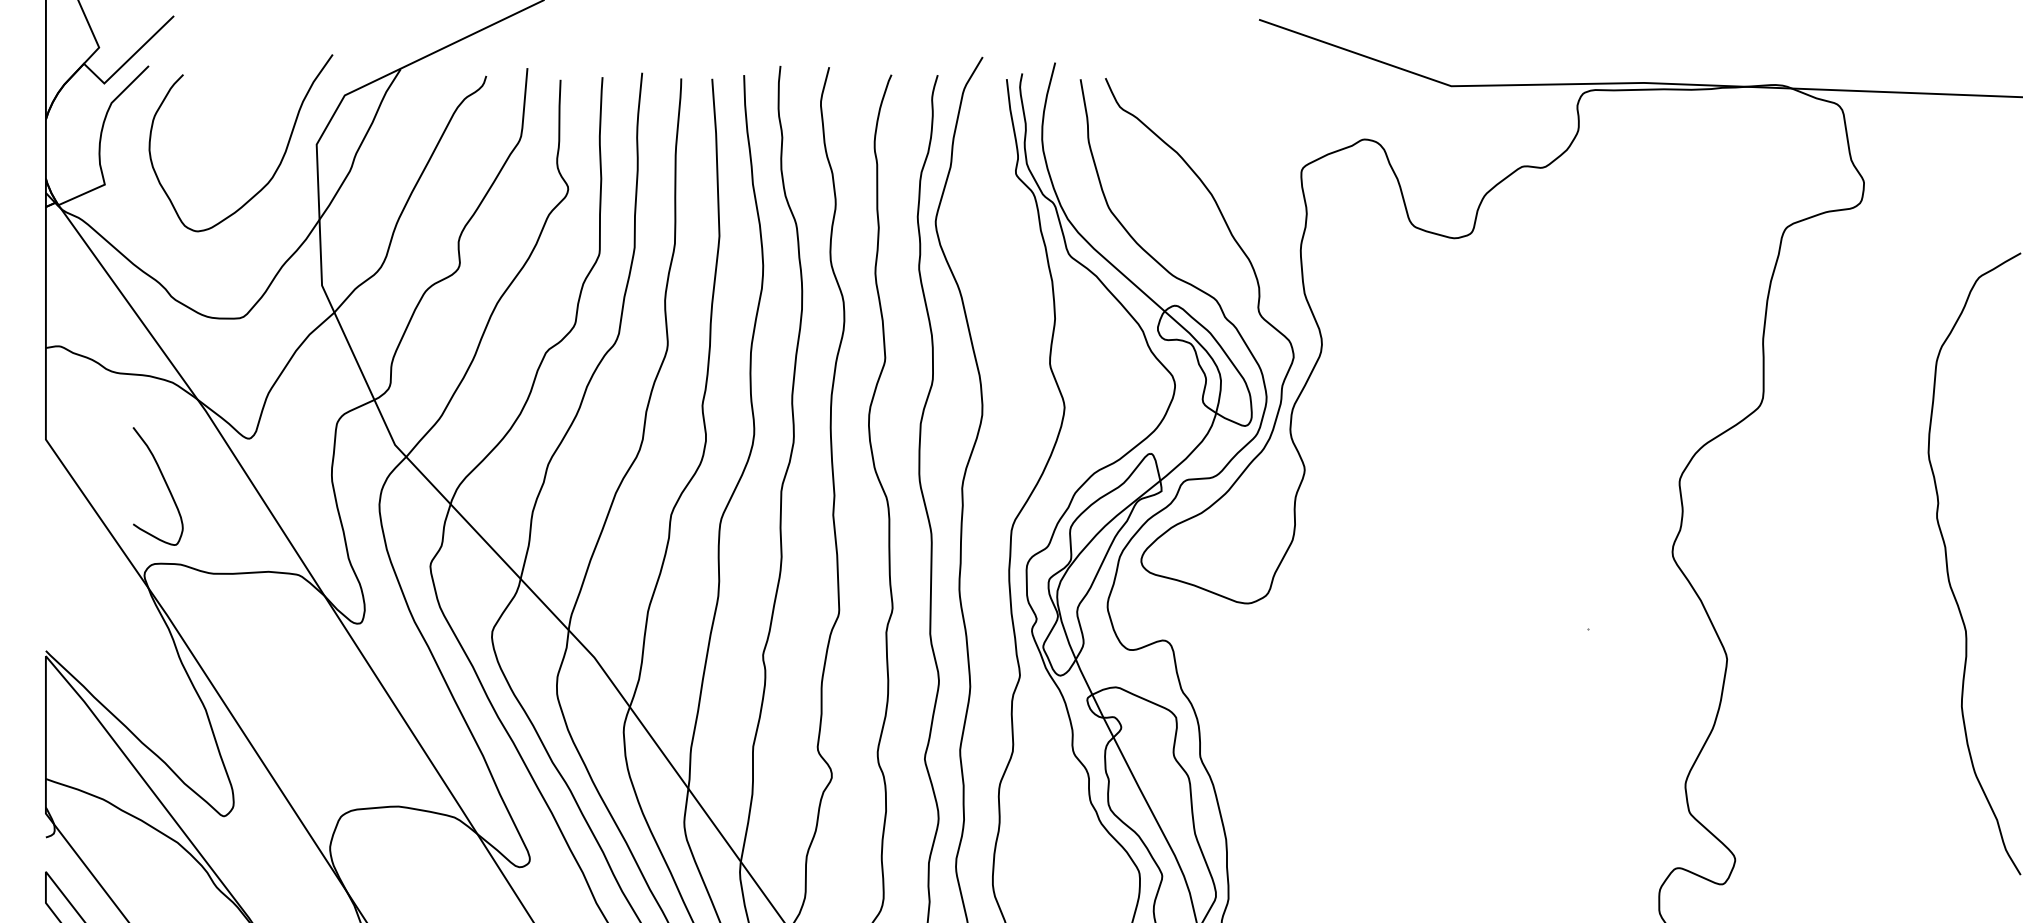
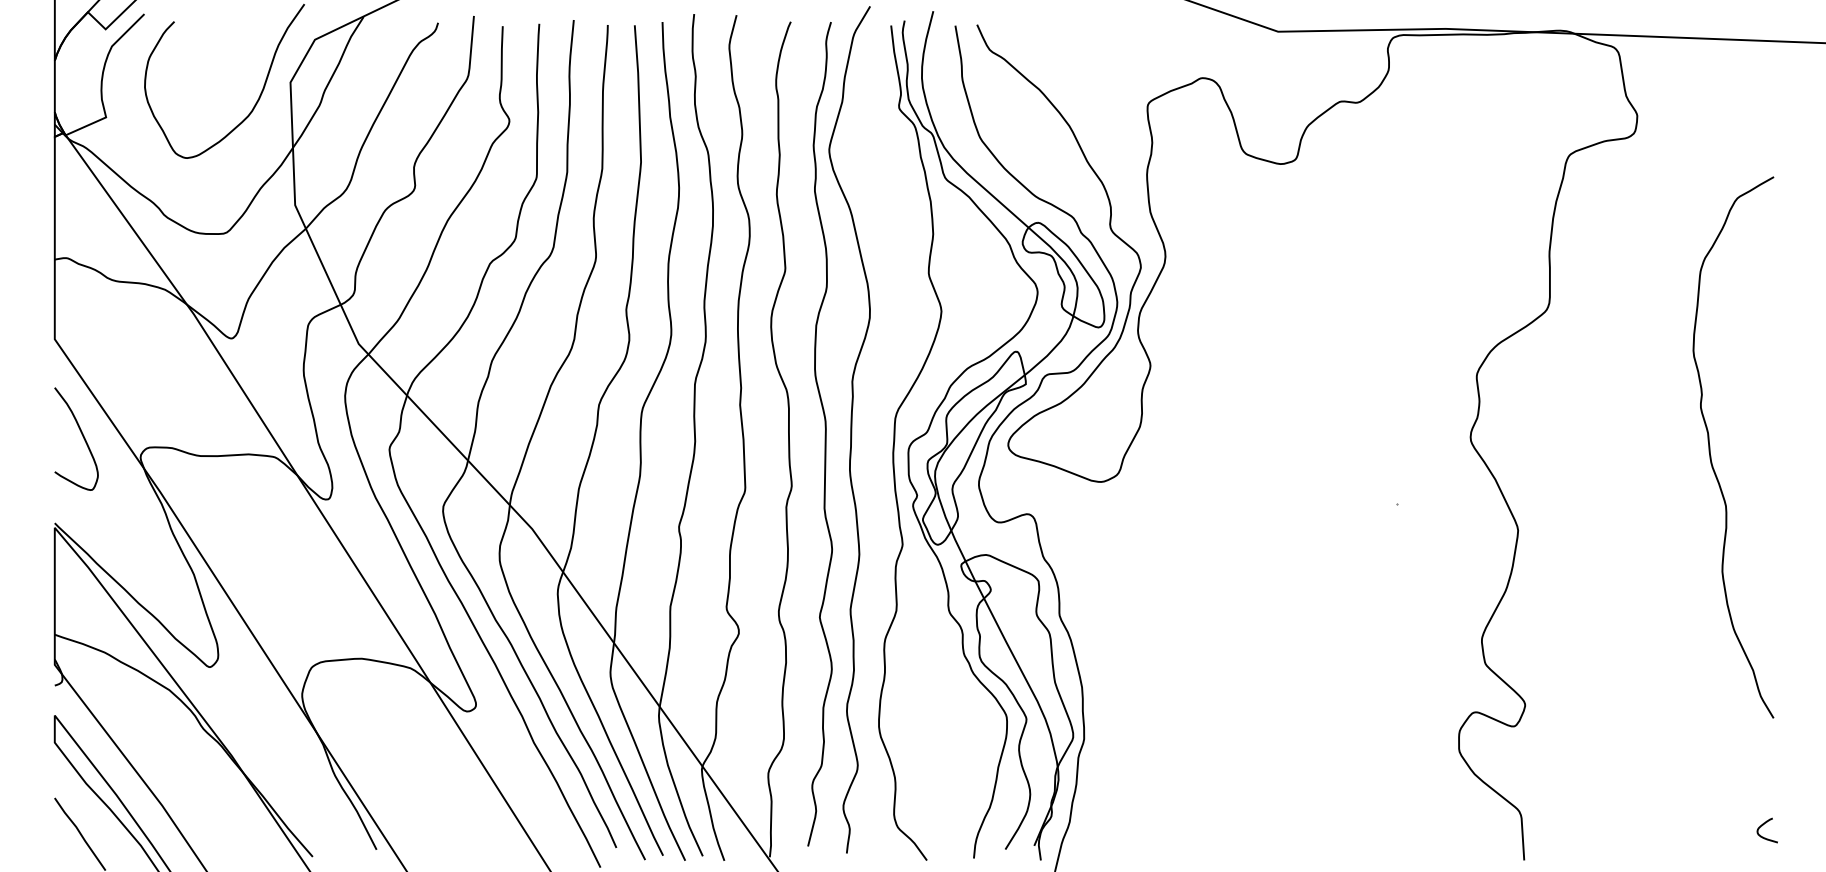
curve: (165, 483) -> (82, 436), moved

